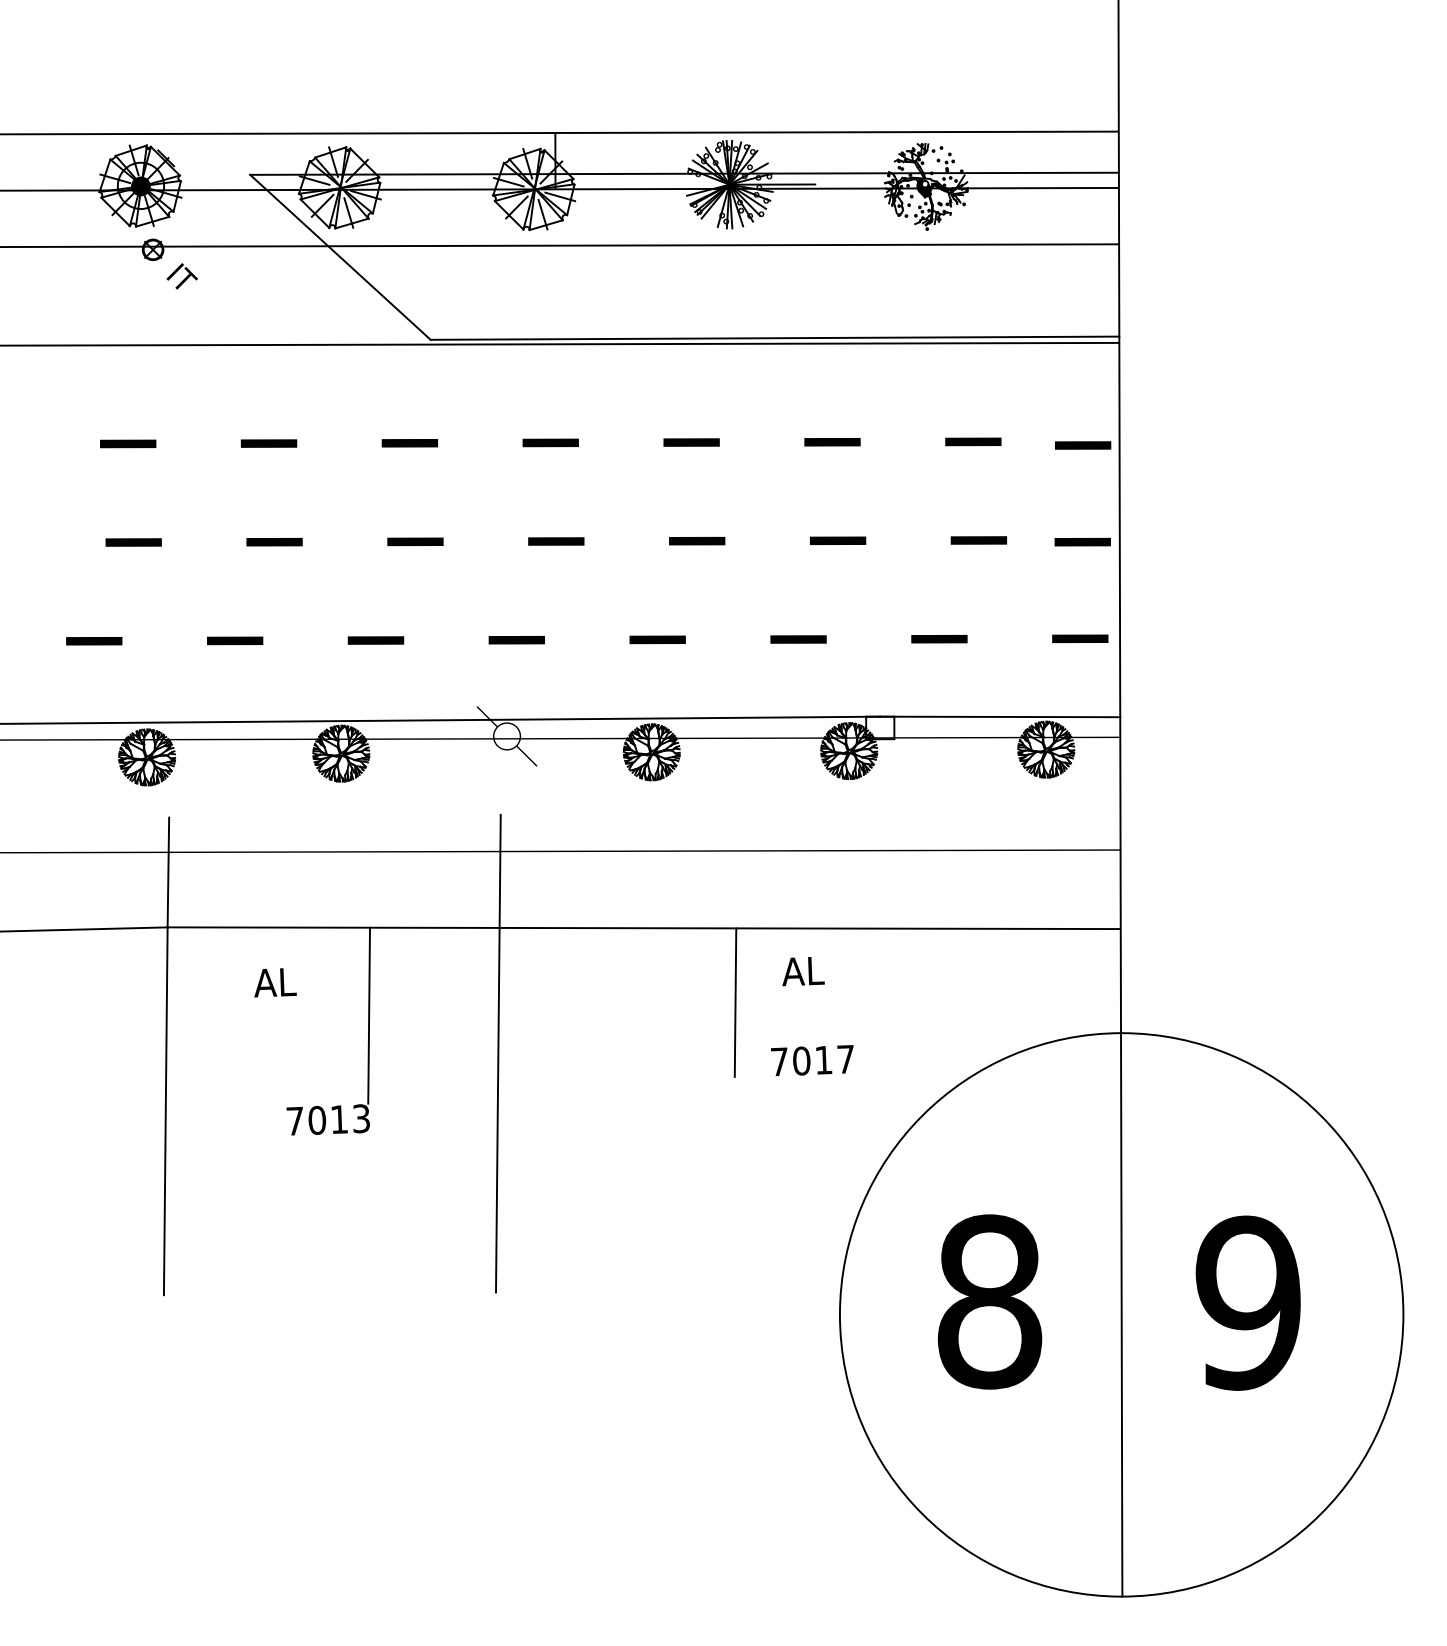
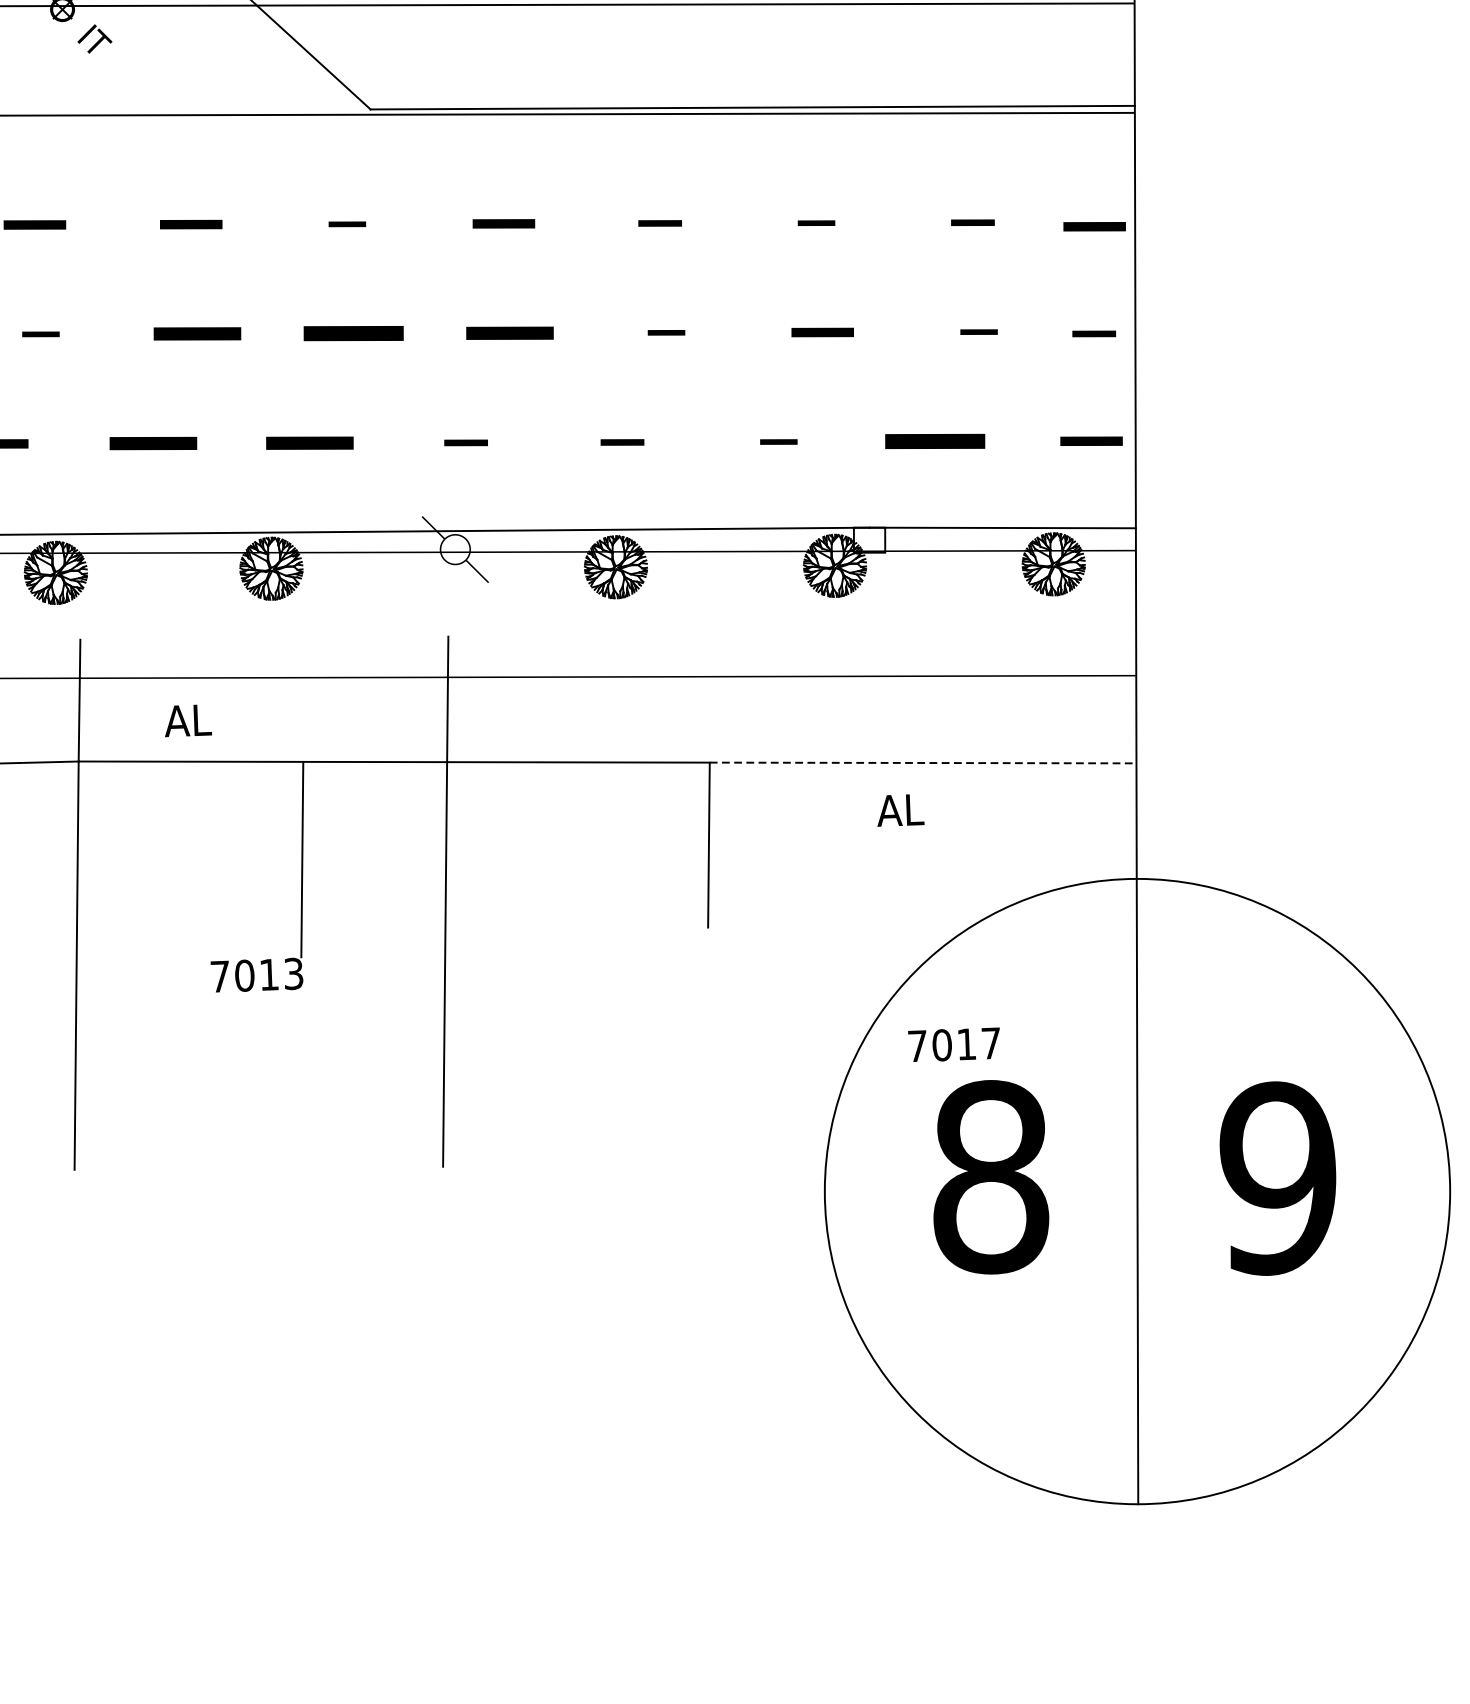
part: (973, 441) -> (973, 222), size x0.7
part: (691, 442) -> (660, 223), size x0.7
part: (832, 442) -> (816, 223), size x0.6
part: (409, 443) -> (347, 224), size x0.6
part: (697, 540) -> (666, 332), size x0.6
part: (978, 540) -> (978, 332), size x0.6
part: (415, 541) -> (353, 333), size x1.6
part: (556, 541) -> (510, 333), size x1.4
part: (1082, 541) -> (1094, 333), size x0.7
part: (133, 542) -> (40, 334), size x0.6
part: (274, 542) -> (197, 334), size x1.4
part: (657, 639) -> (622, 442), size x0.7
part: (798, 639) -> (778, 442), size x0.6
part: (939, 639) -> (935, 442), size x1.6
part: (235, 640) -> (154, 443), size x1.4
part: (375, 640) -> (309, 443), size x1.4
part: (516, 640) -> (465, 443), size x0.7
line: (929, 928) -> (924, 762), solid -> dashed
text: (803, 971) -> (900, 810), moved
text: (275, 982) -> (188, 720), moved
text: (812, 1060) -> (954, 1044), moved

